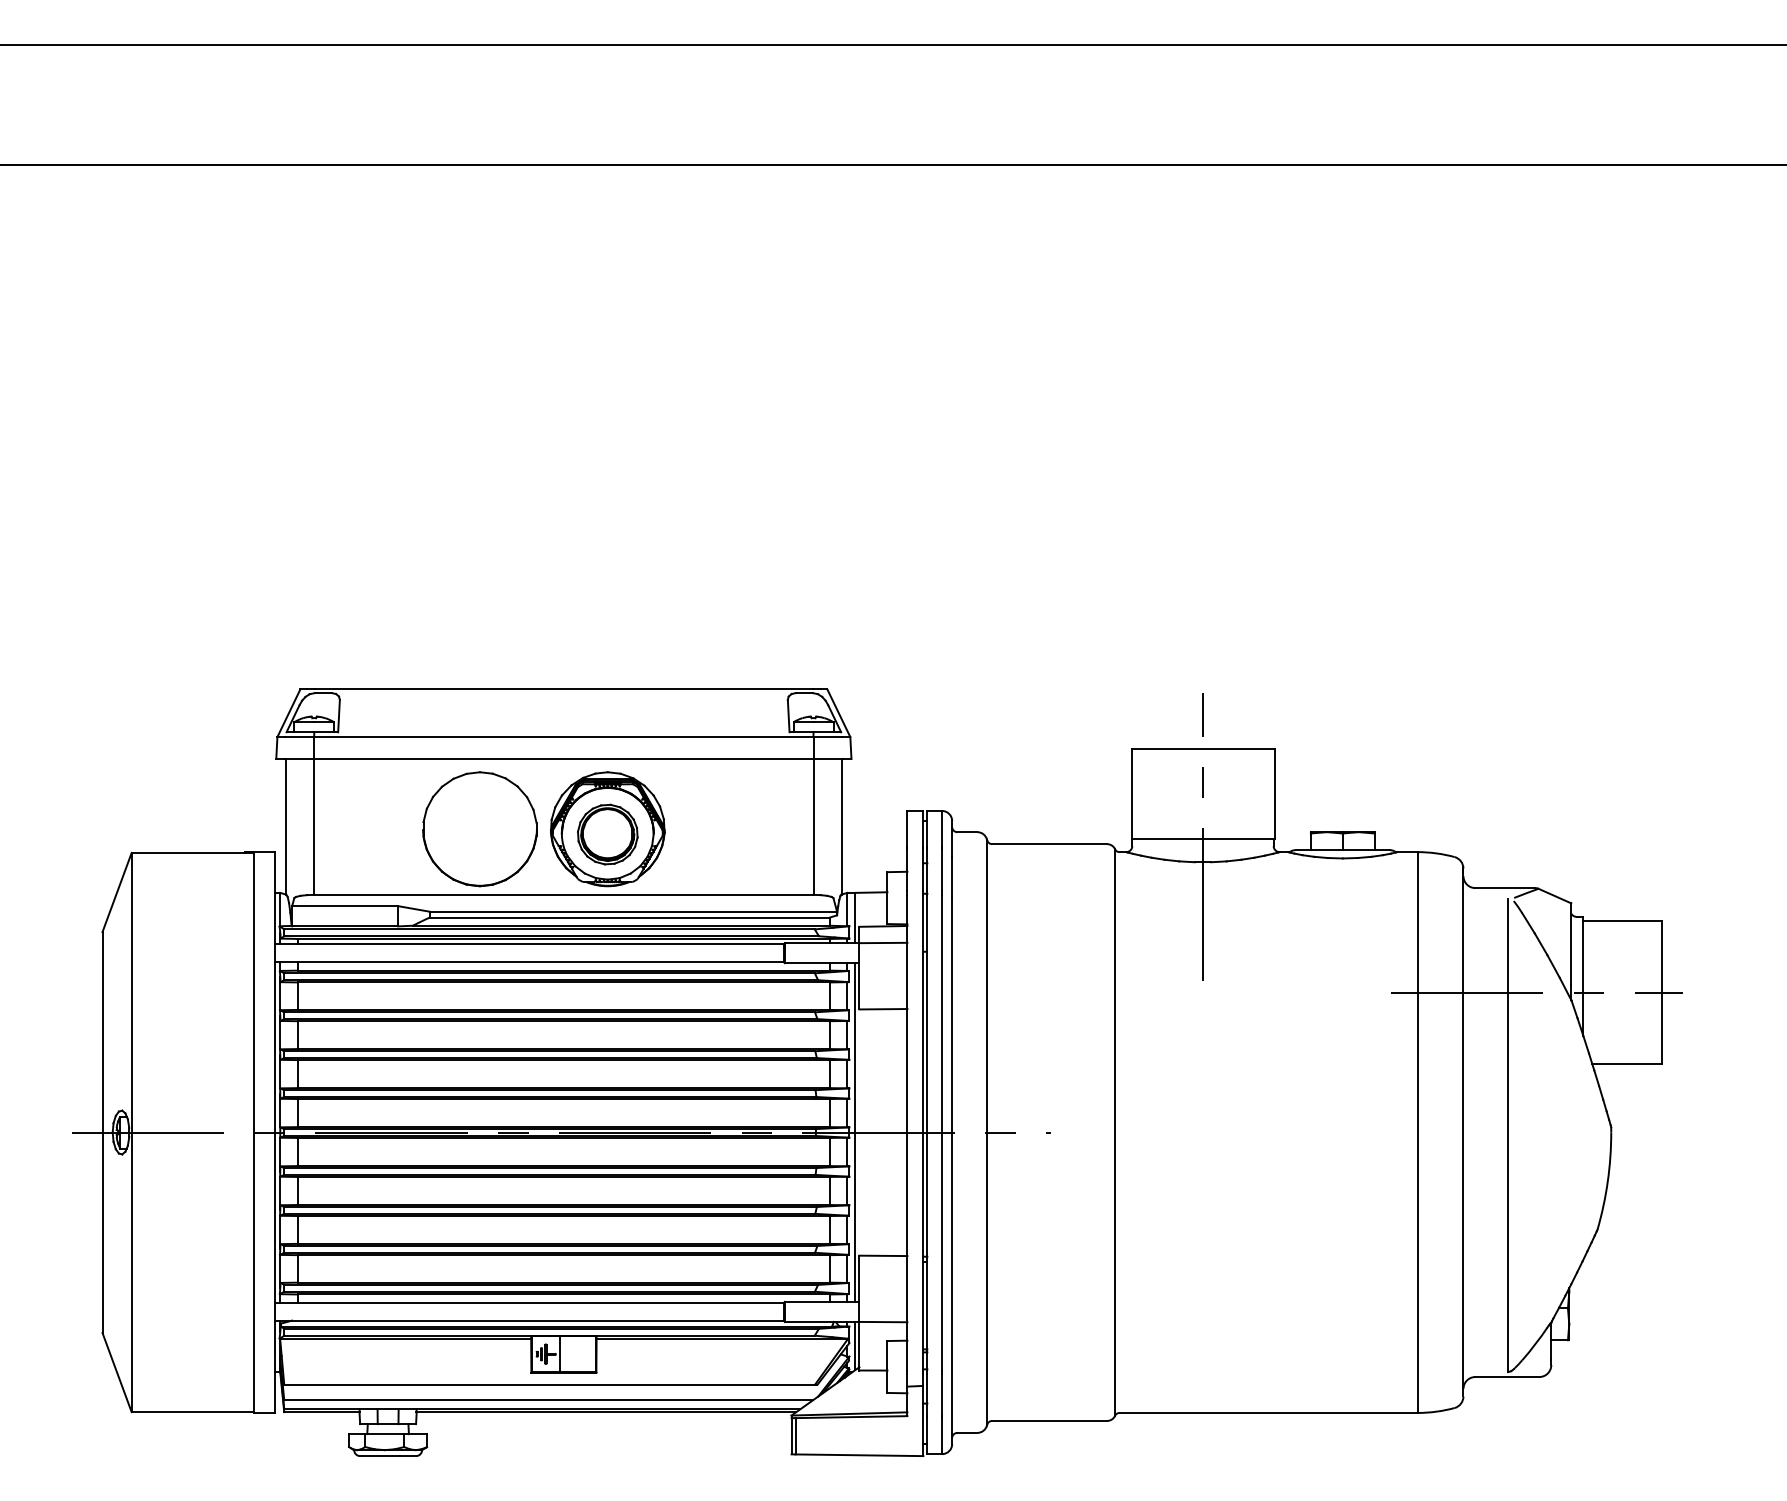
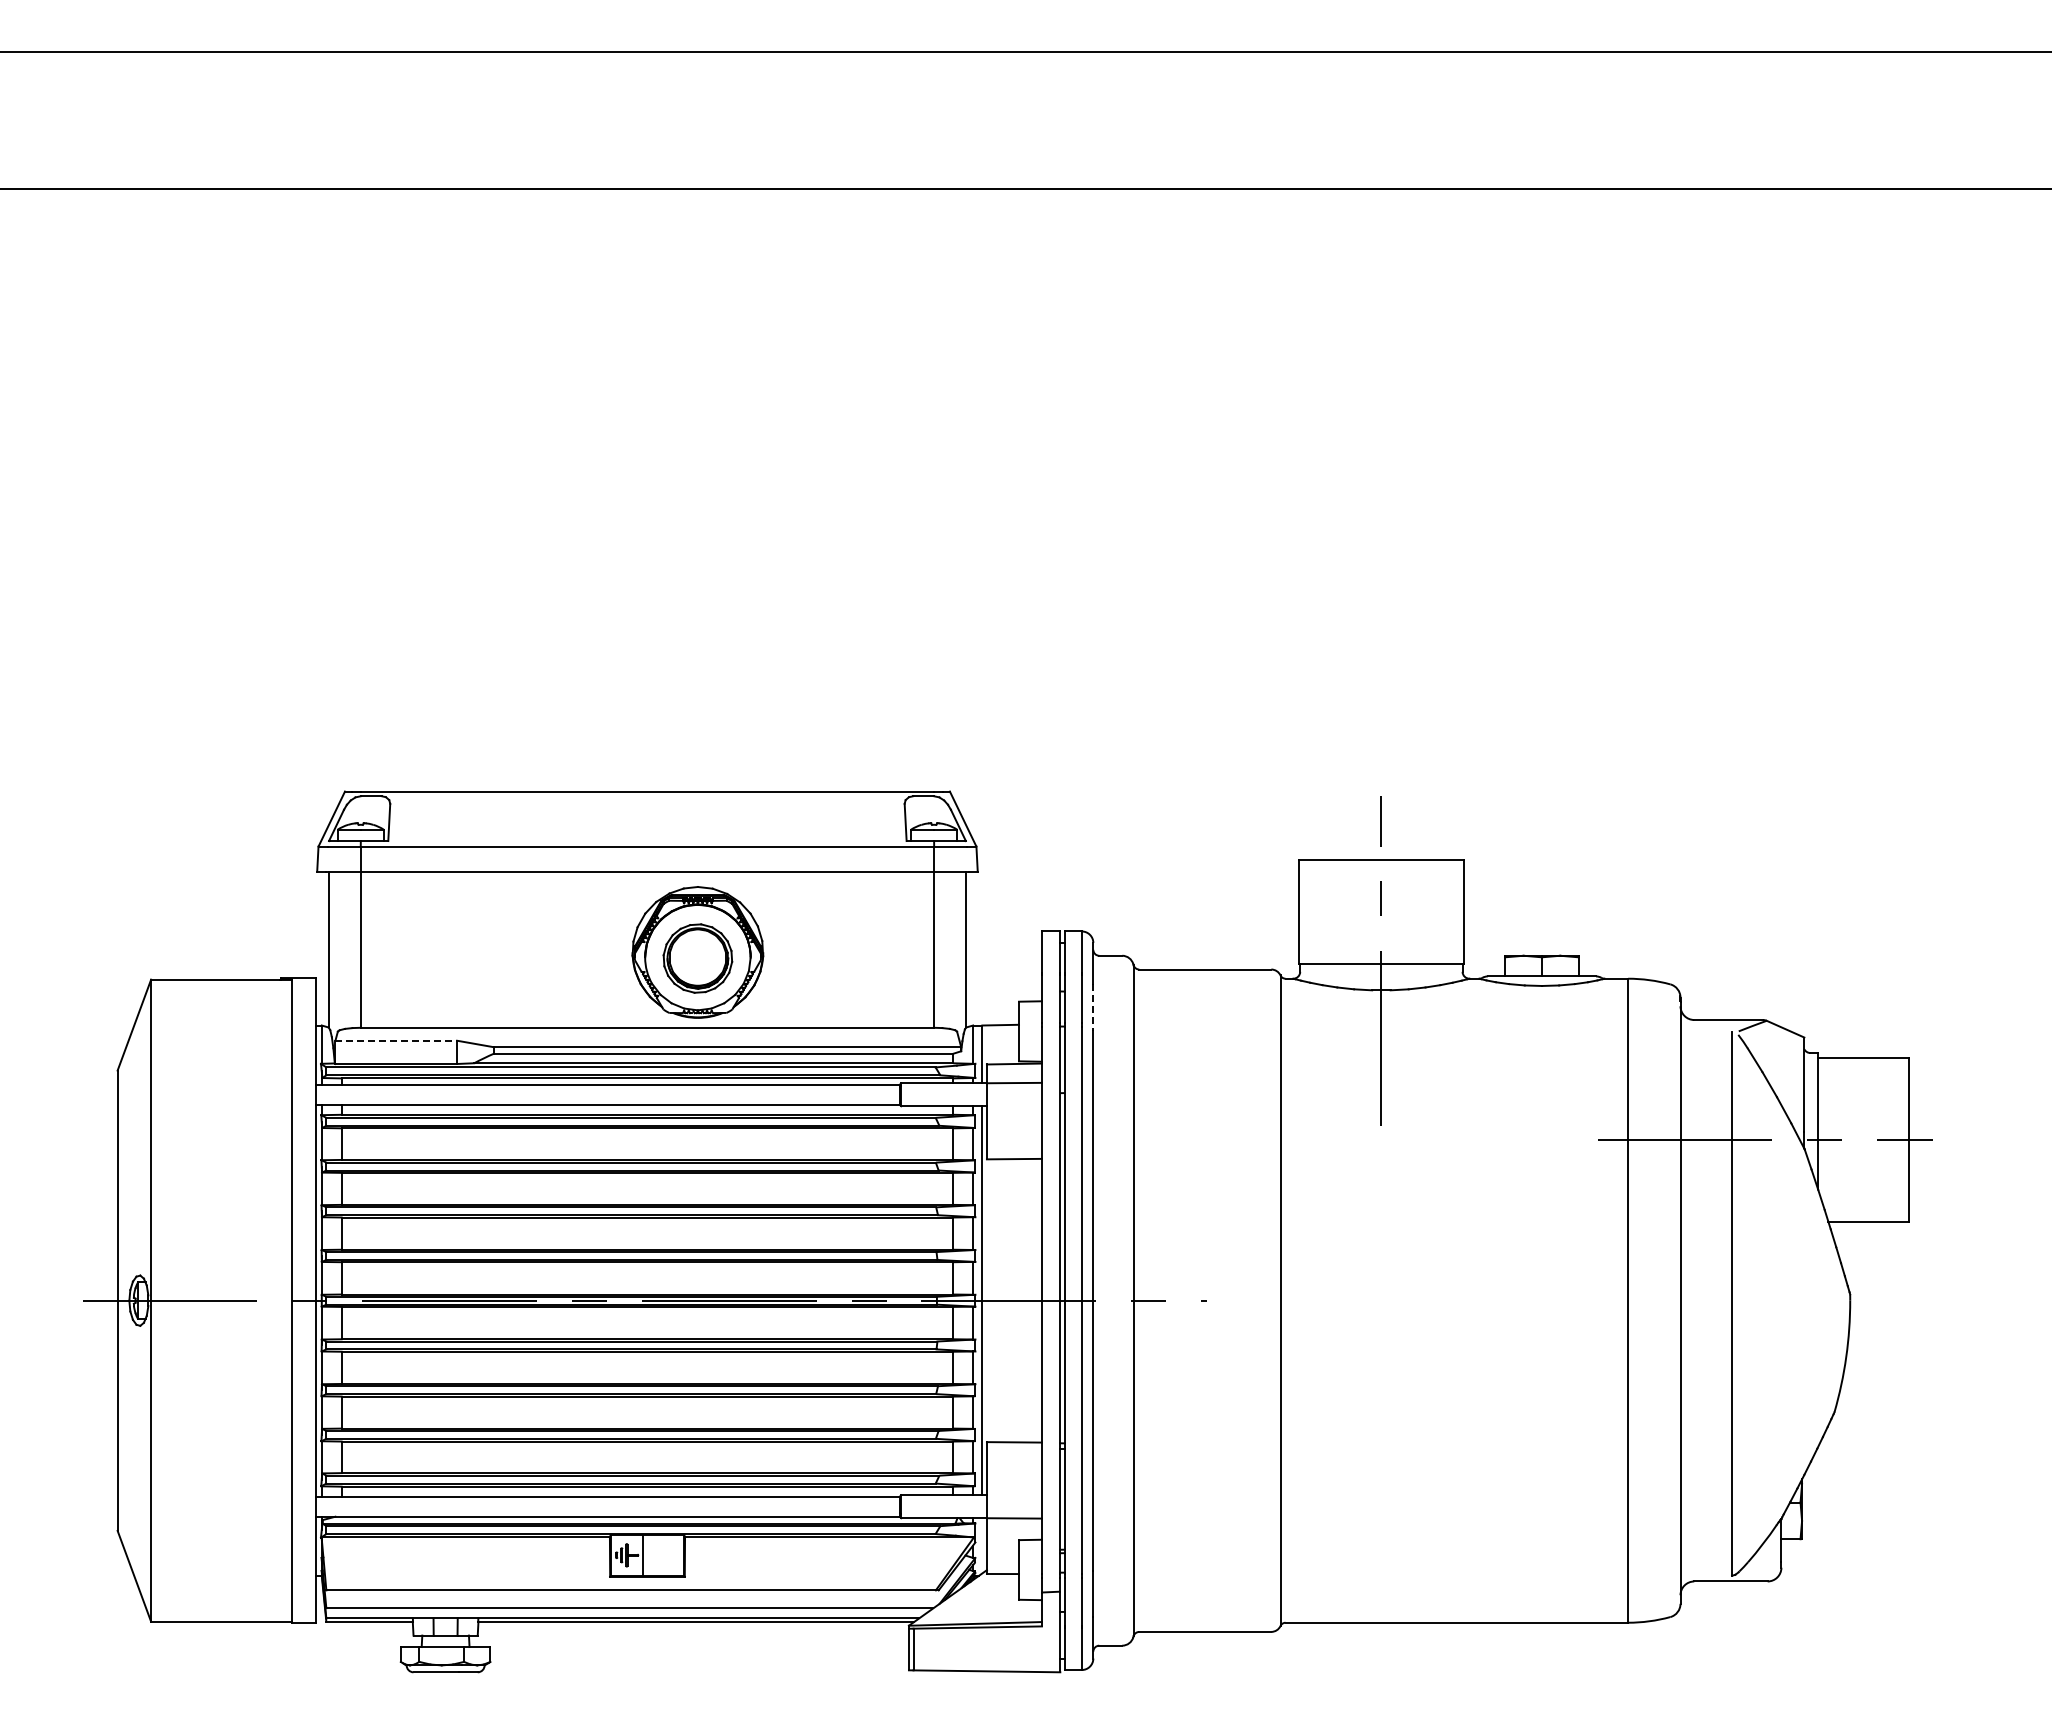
part: (479, 829) -> (550, 952), removed
line: (952, 877) -> (1093, 1007), solid -> dashed
line: (345, 905) -> (396, 1040), solid -> dashed
line: (855, 1345) -> (982, 1545), removed

